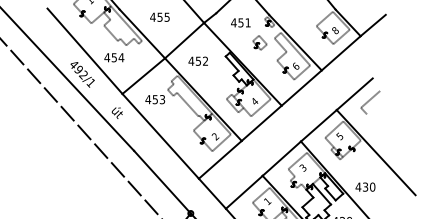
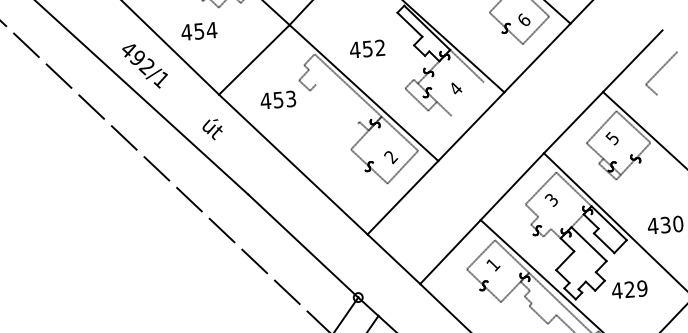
text: (197, 60) -> (365, 47), moved
line: (187, 104) -> (336, 103), removed
line: (260, 107) -> (466, 98), removed

